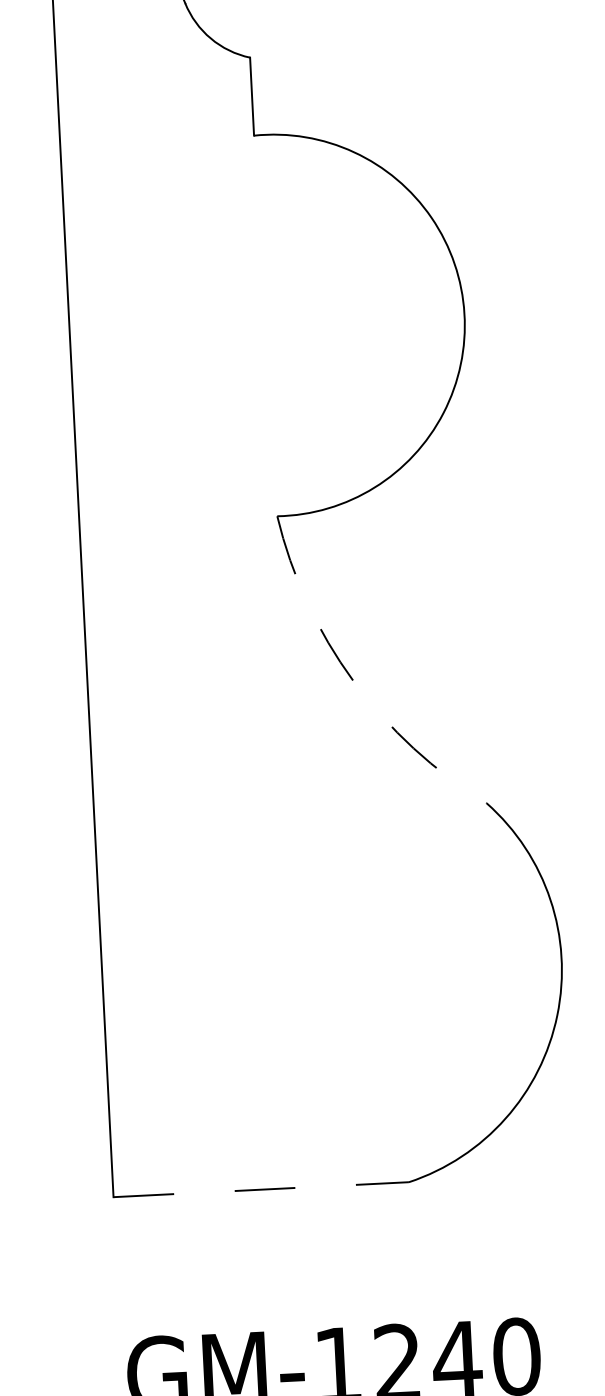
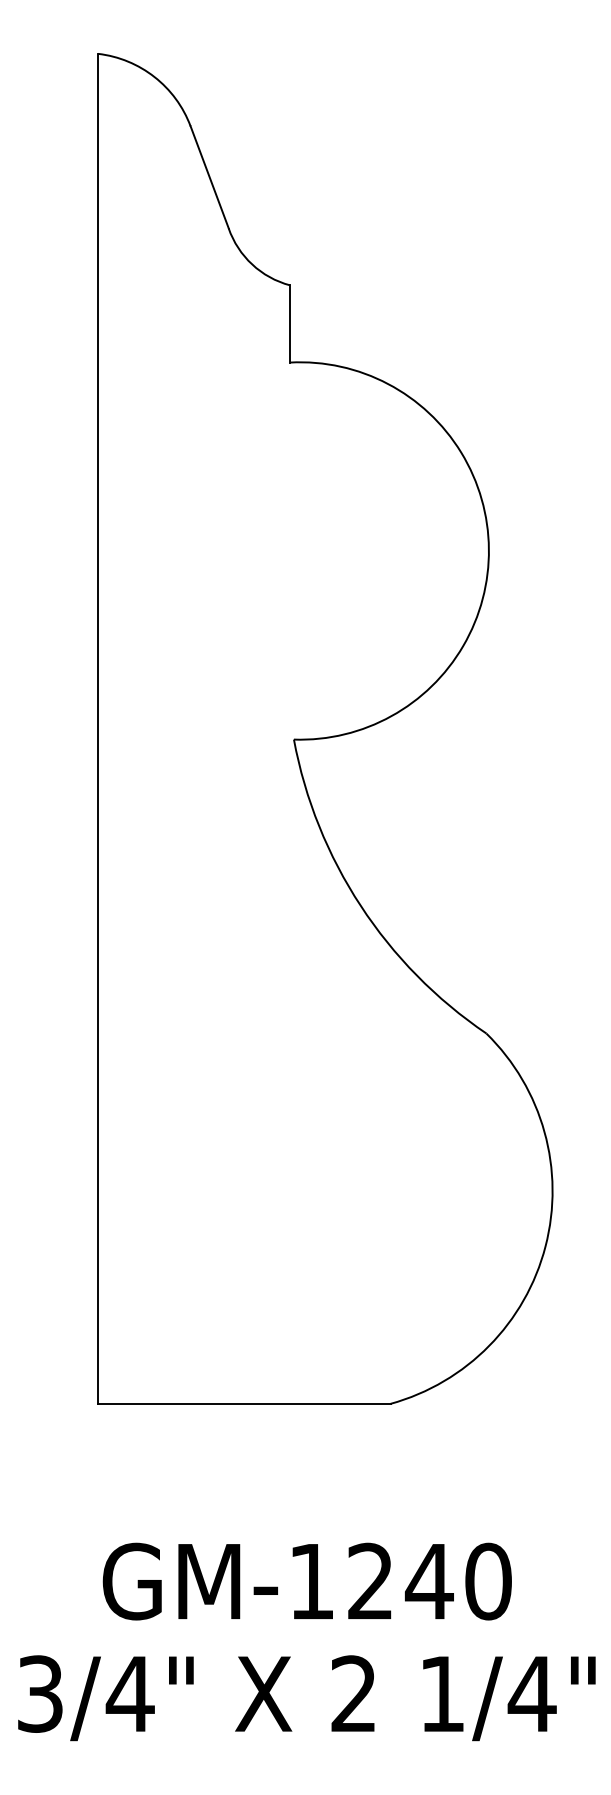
arc: (353, 680) -> (360, 905), dashed -> solid
line: (261, 1189) -> (244, 1403), dashed -> solid

